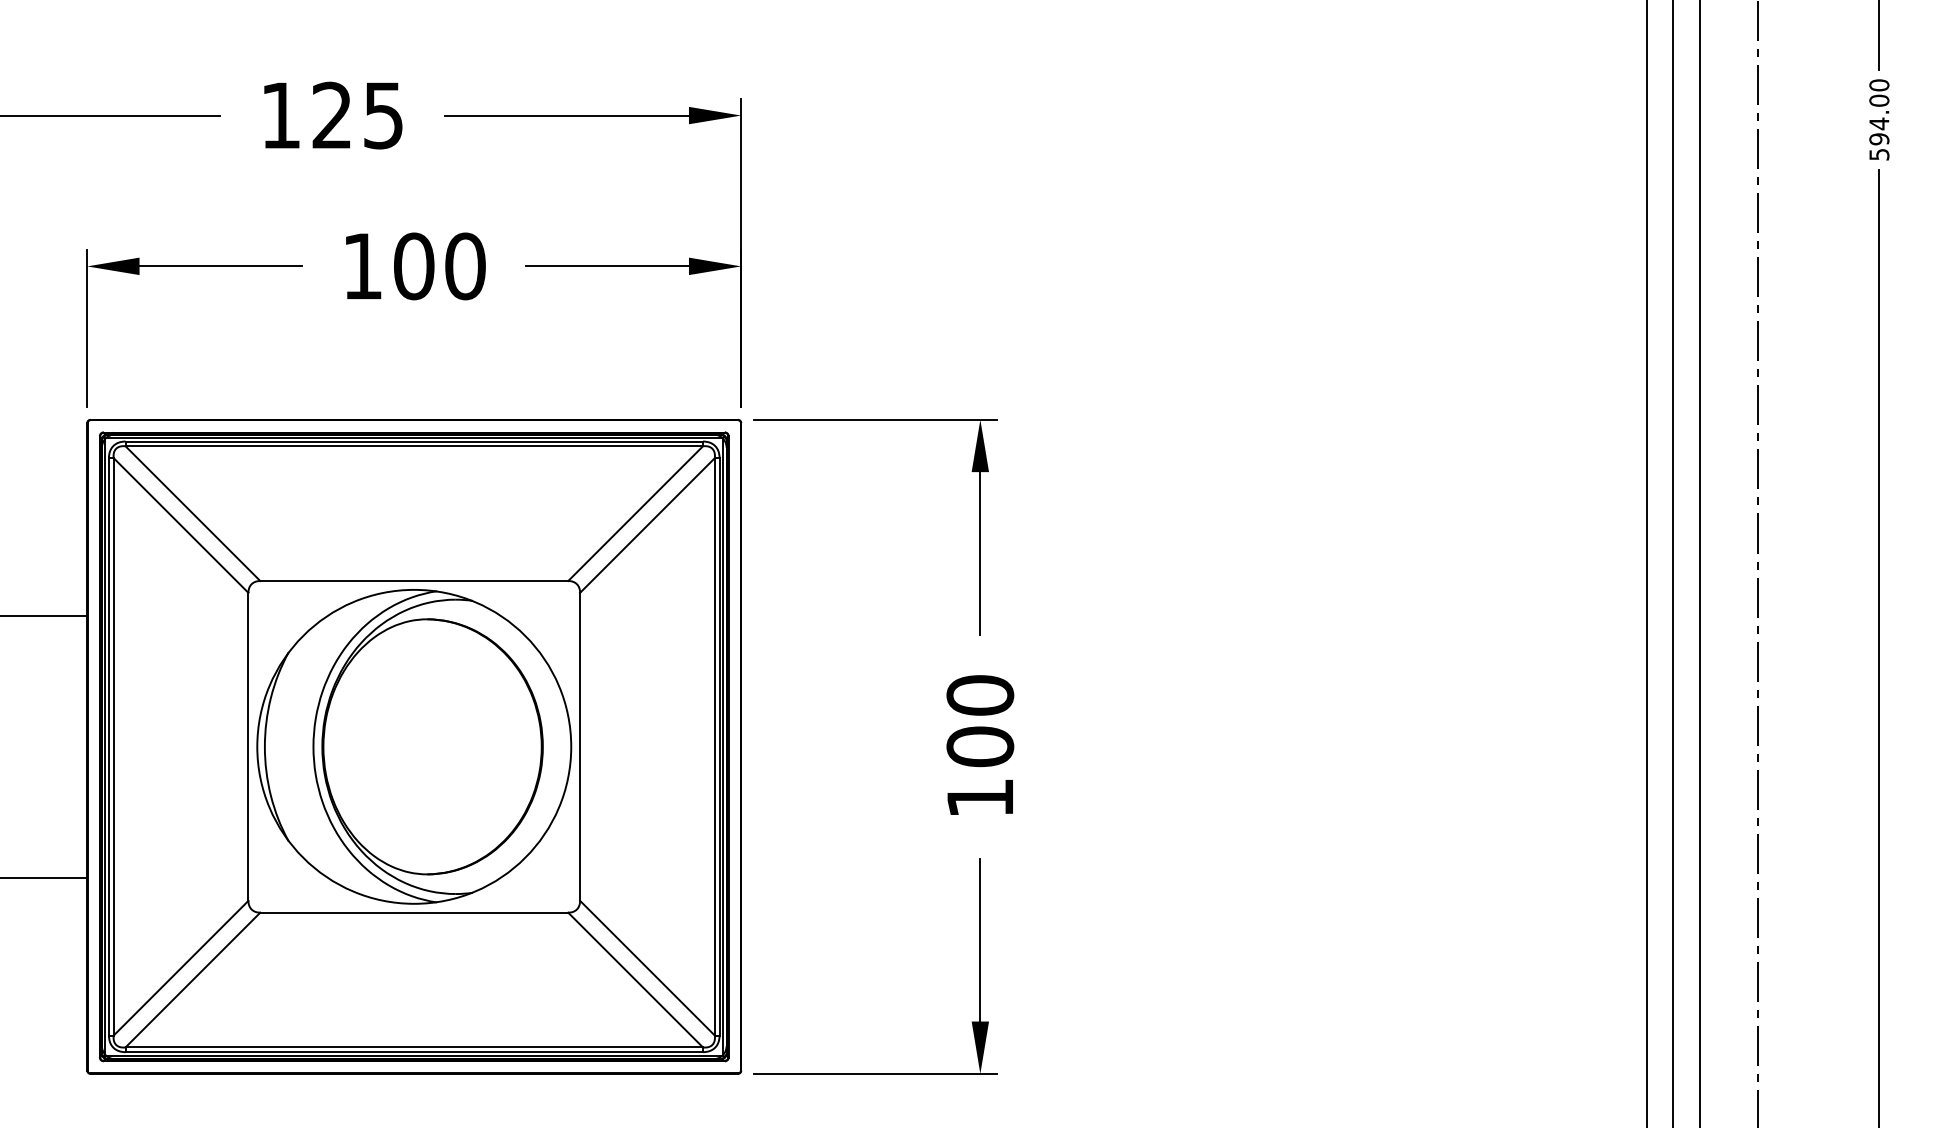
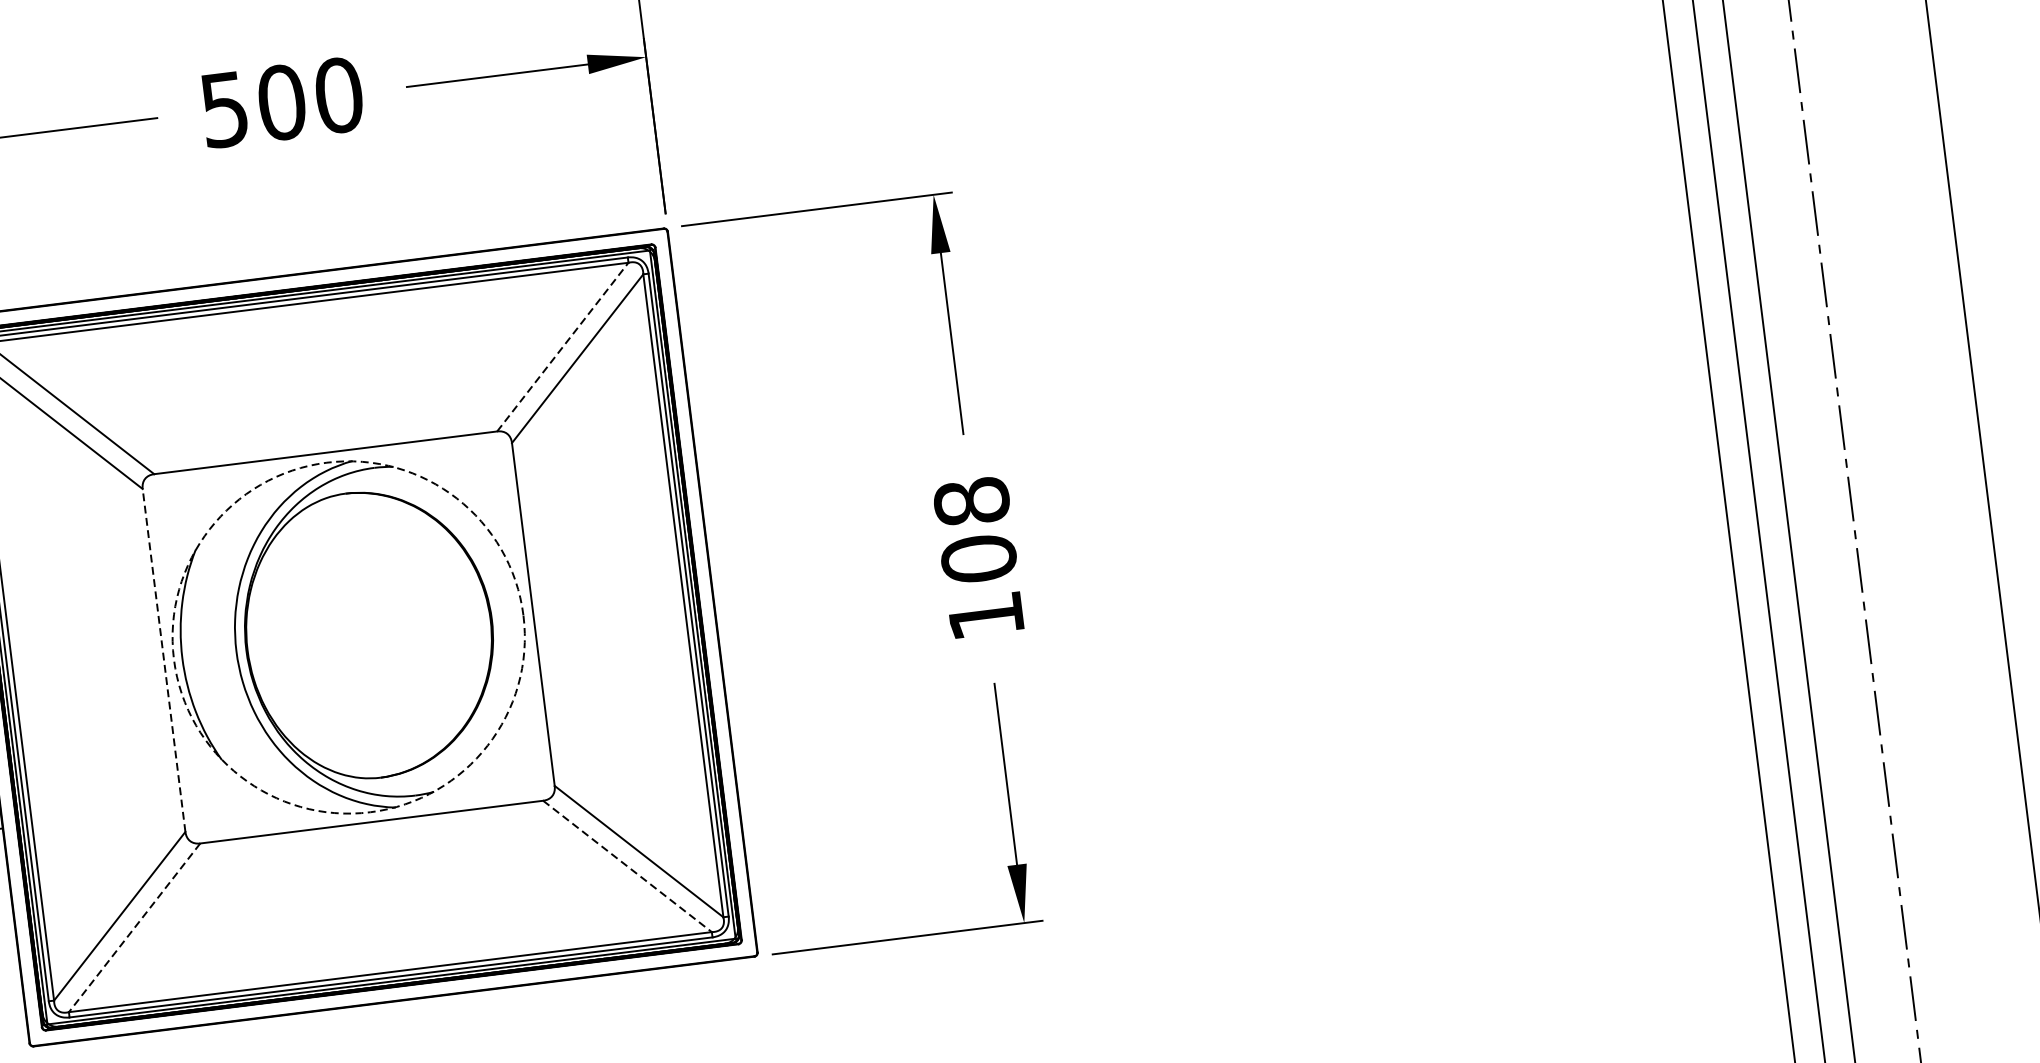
text: (362, 266) -> (224, 109), 100 -> 500
line: (635, 513) -> (562, 346), solid -> dashed
text: (980, 695) -> (972, 501), 100 -> 108
line: (248, 746) -> (164, 660), solid -> dashed
circle: (414, 746) -> (348, 637), solid -> dashed
line: (192, 980) -> (134, 928), solid -> dashed
line: (635, 980) -> (627, 866), solid -> dashed

